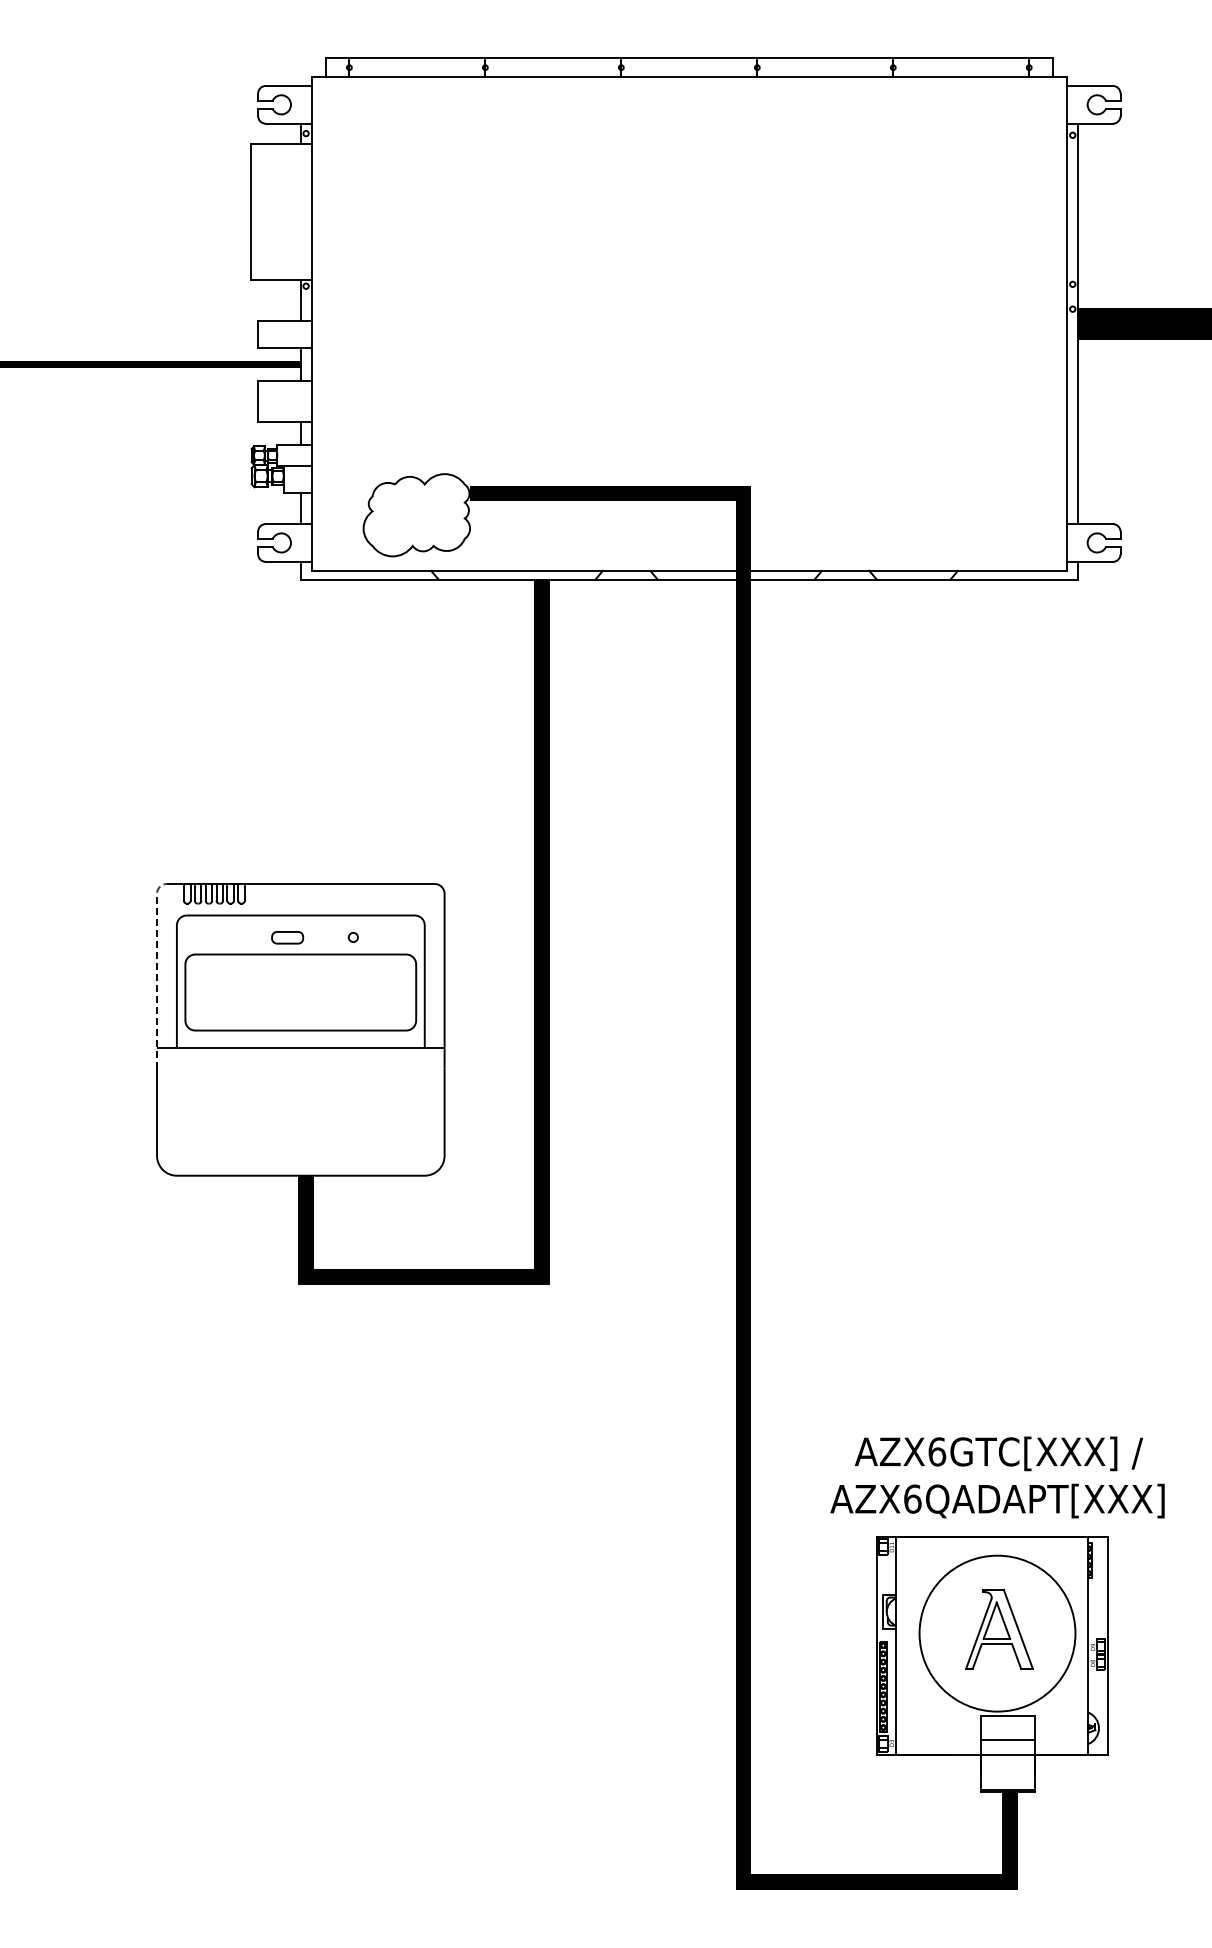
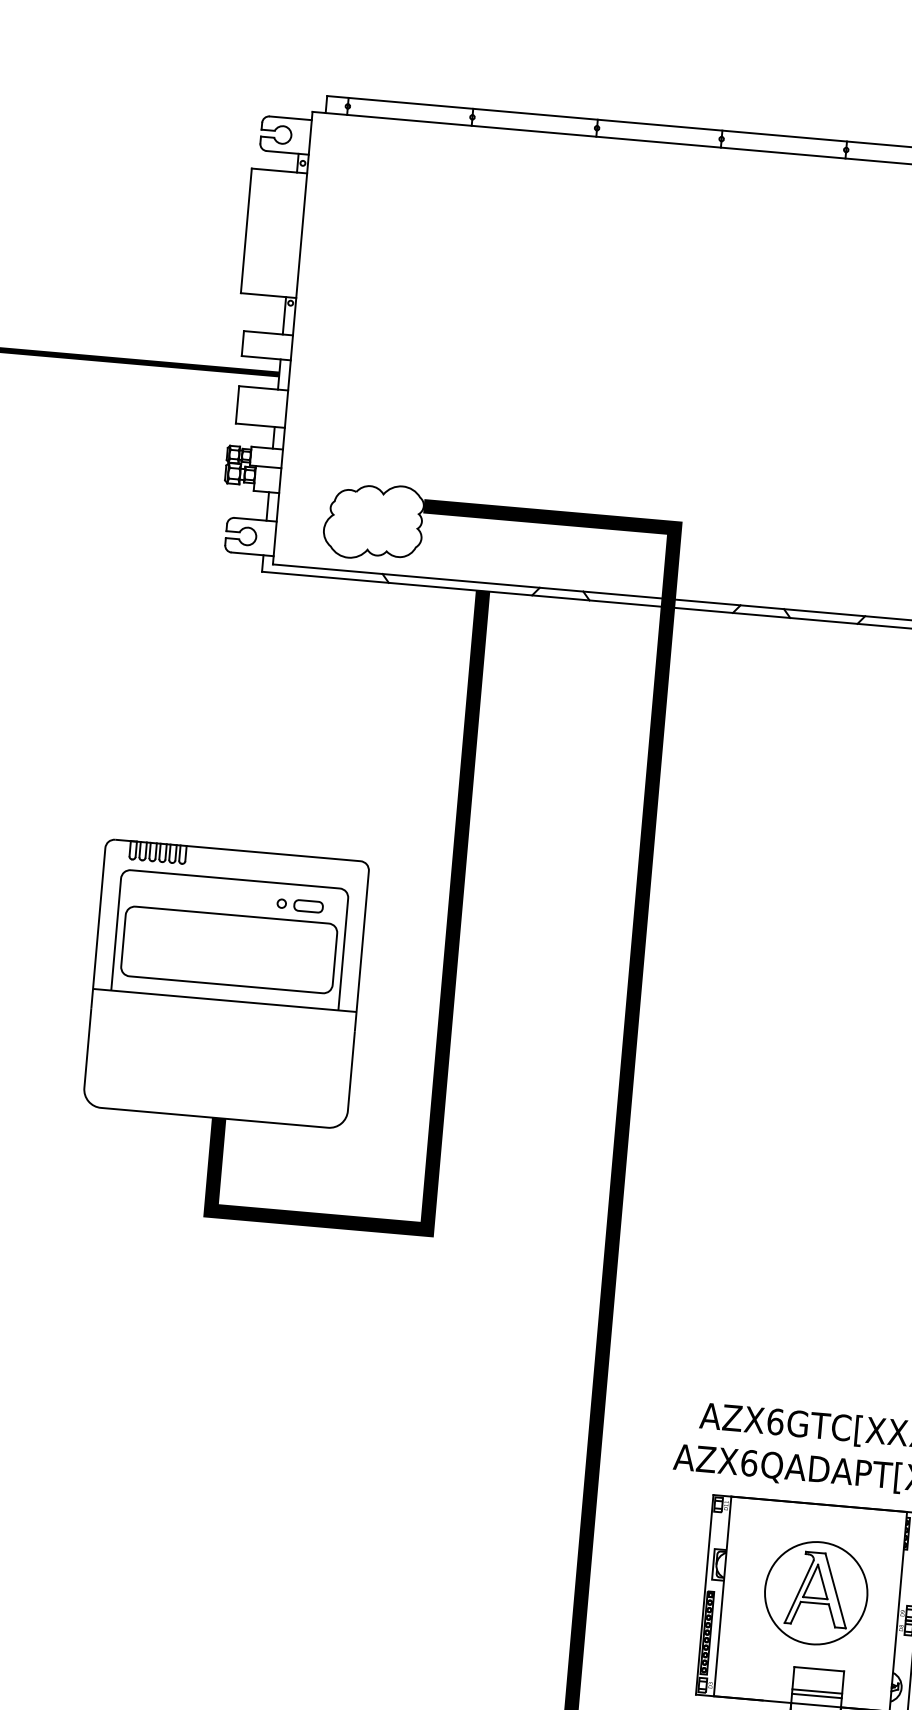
part: (287, 937) -> (308, 906), moved
line: (157, 968) -> (99, 916), dashed -> solid
circle: (997, 1633) -> (816, 1593), size x0.71
line: (1007, 1744) -> (816, 1695), added

